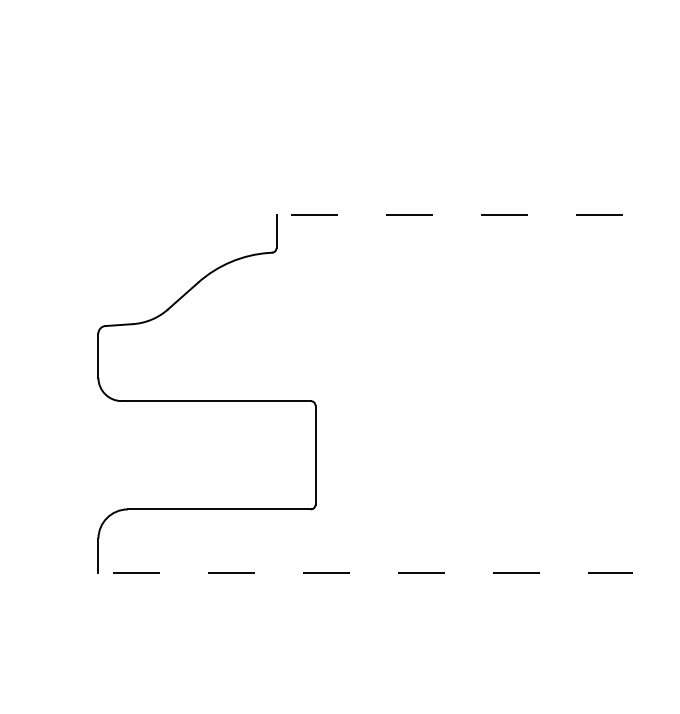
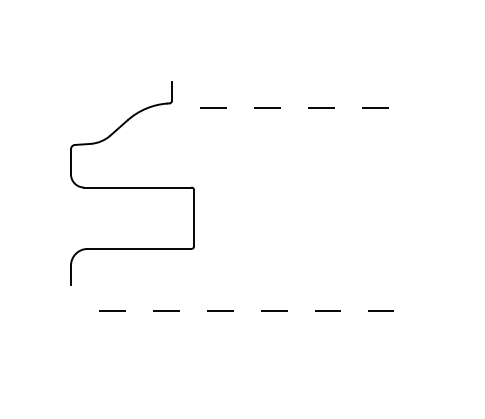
part: (206, 393) -> (132, 183), moved

